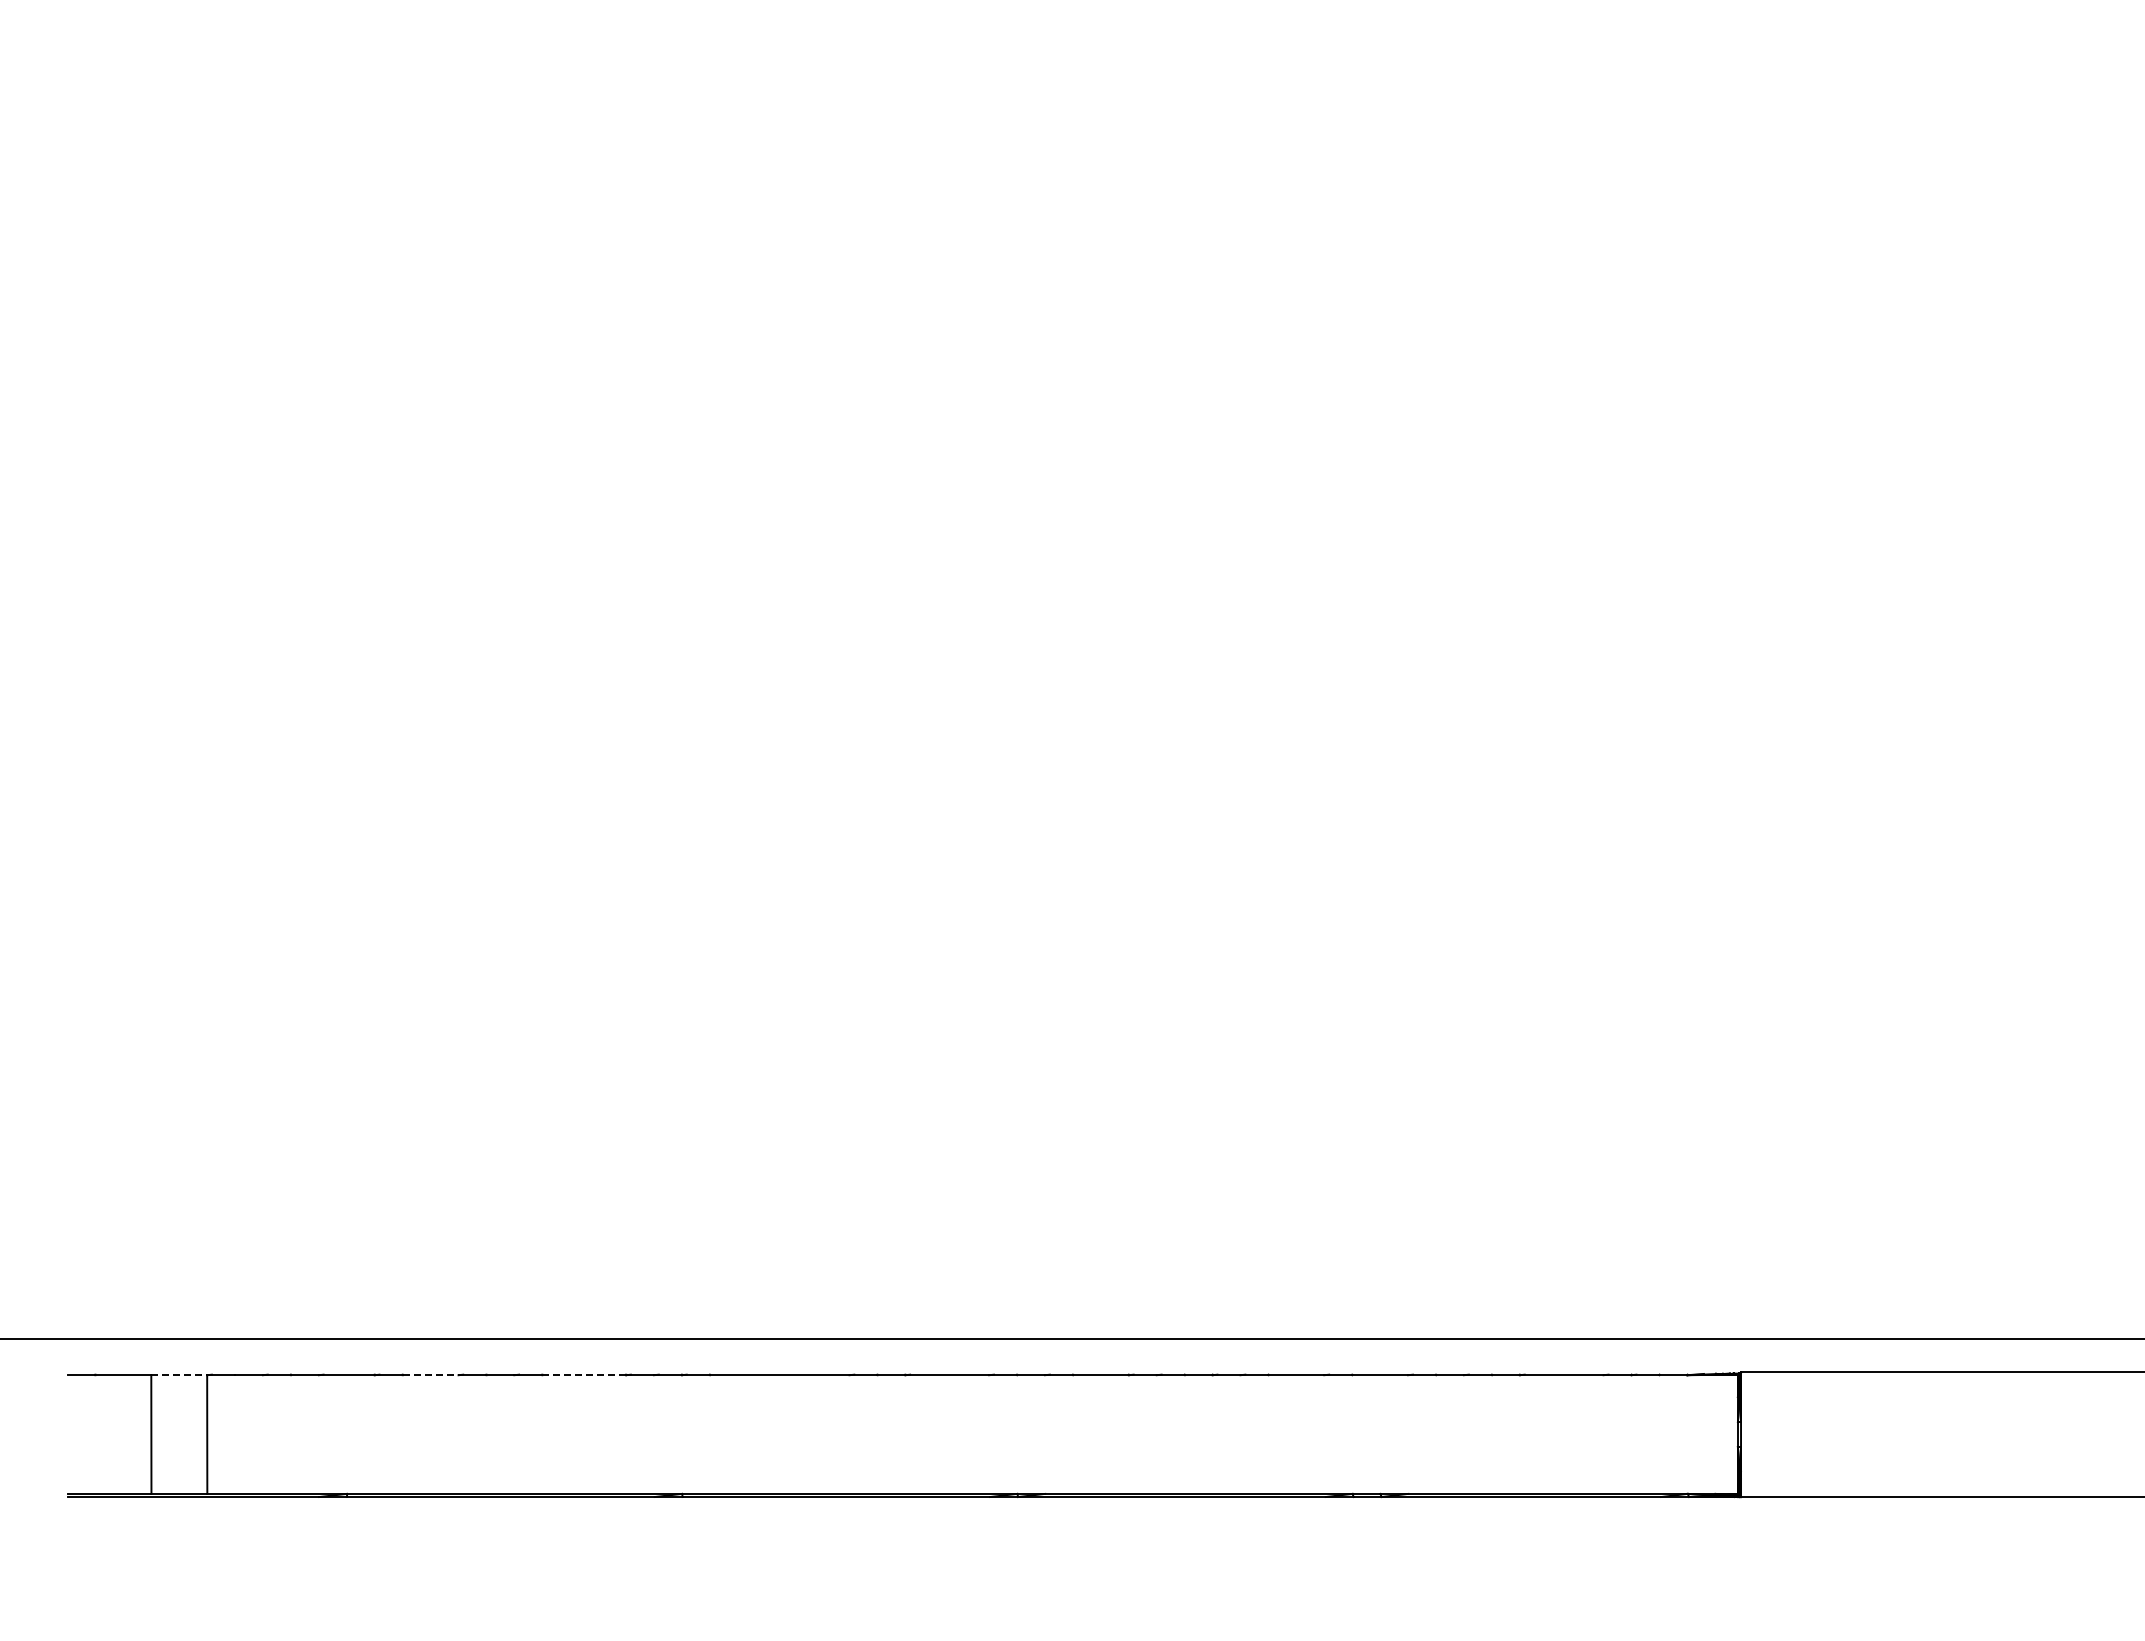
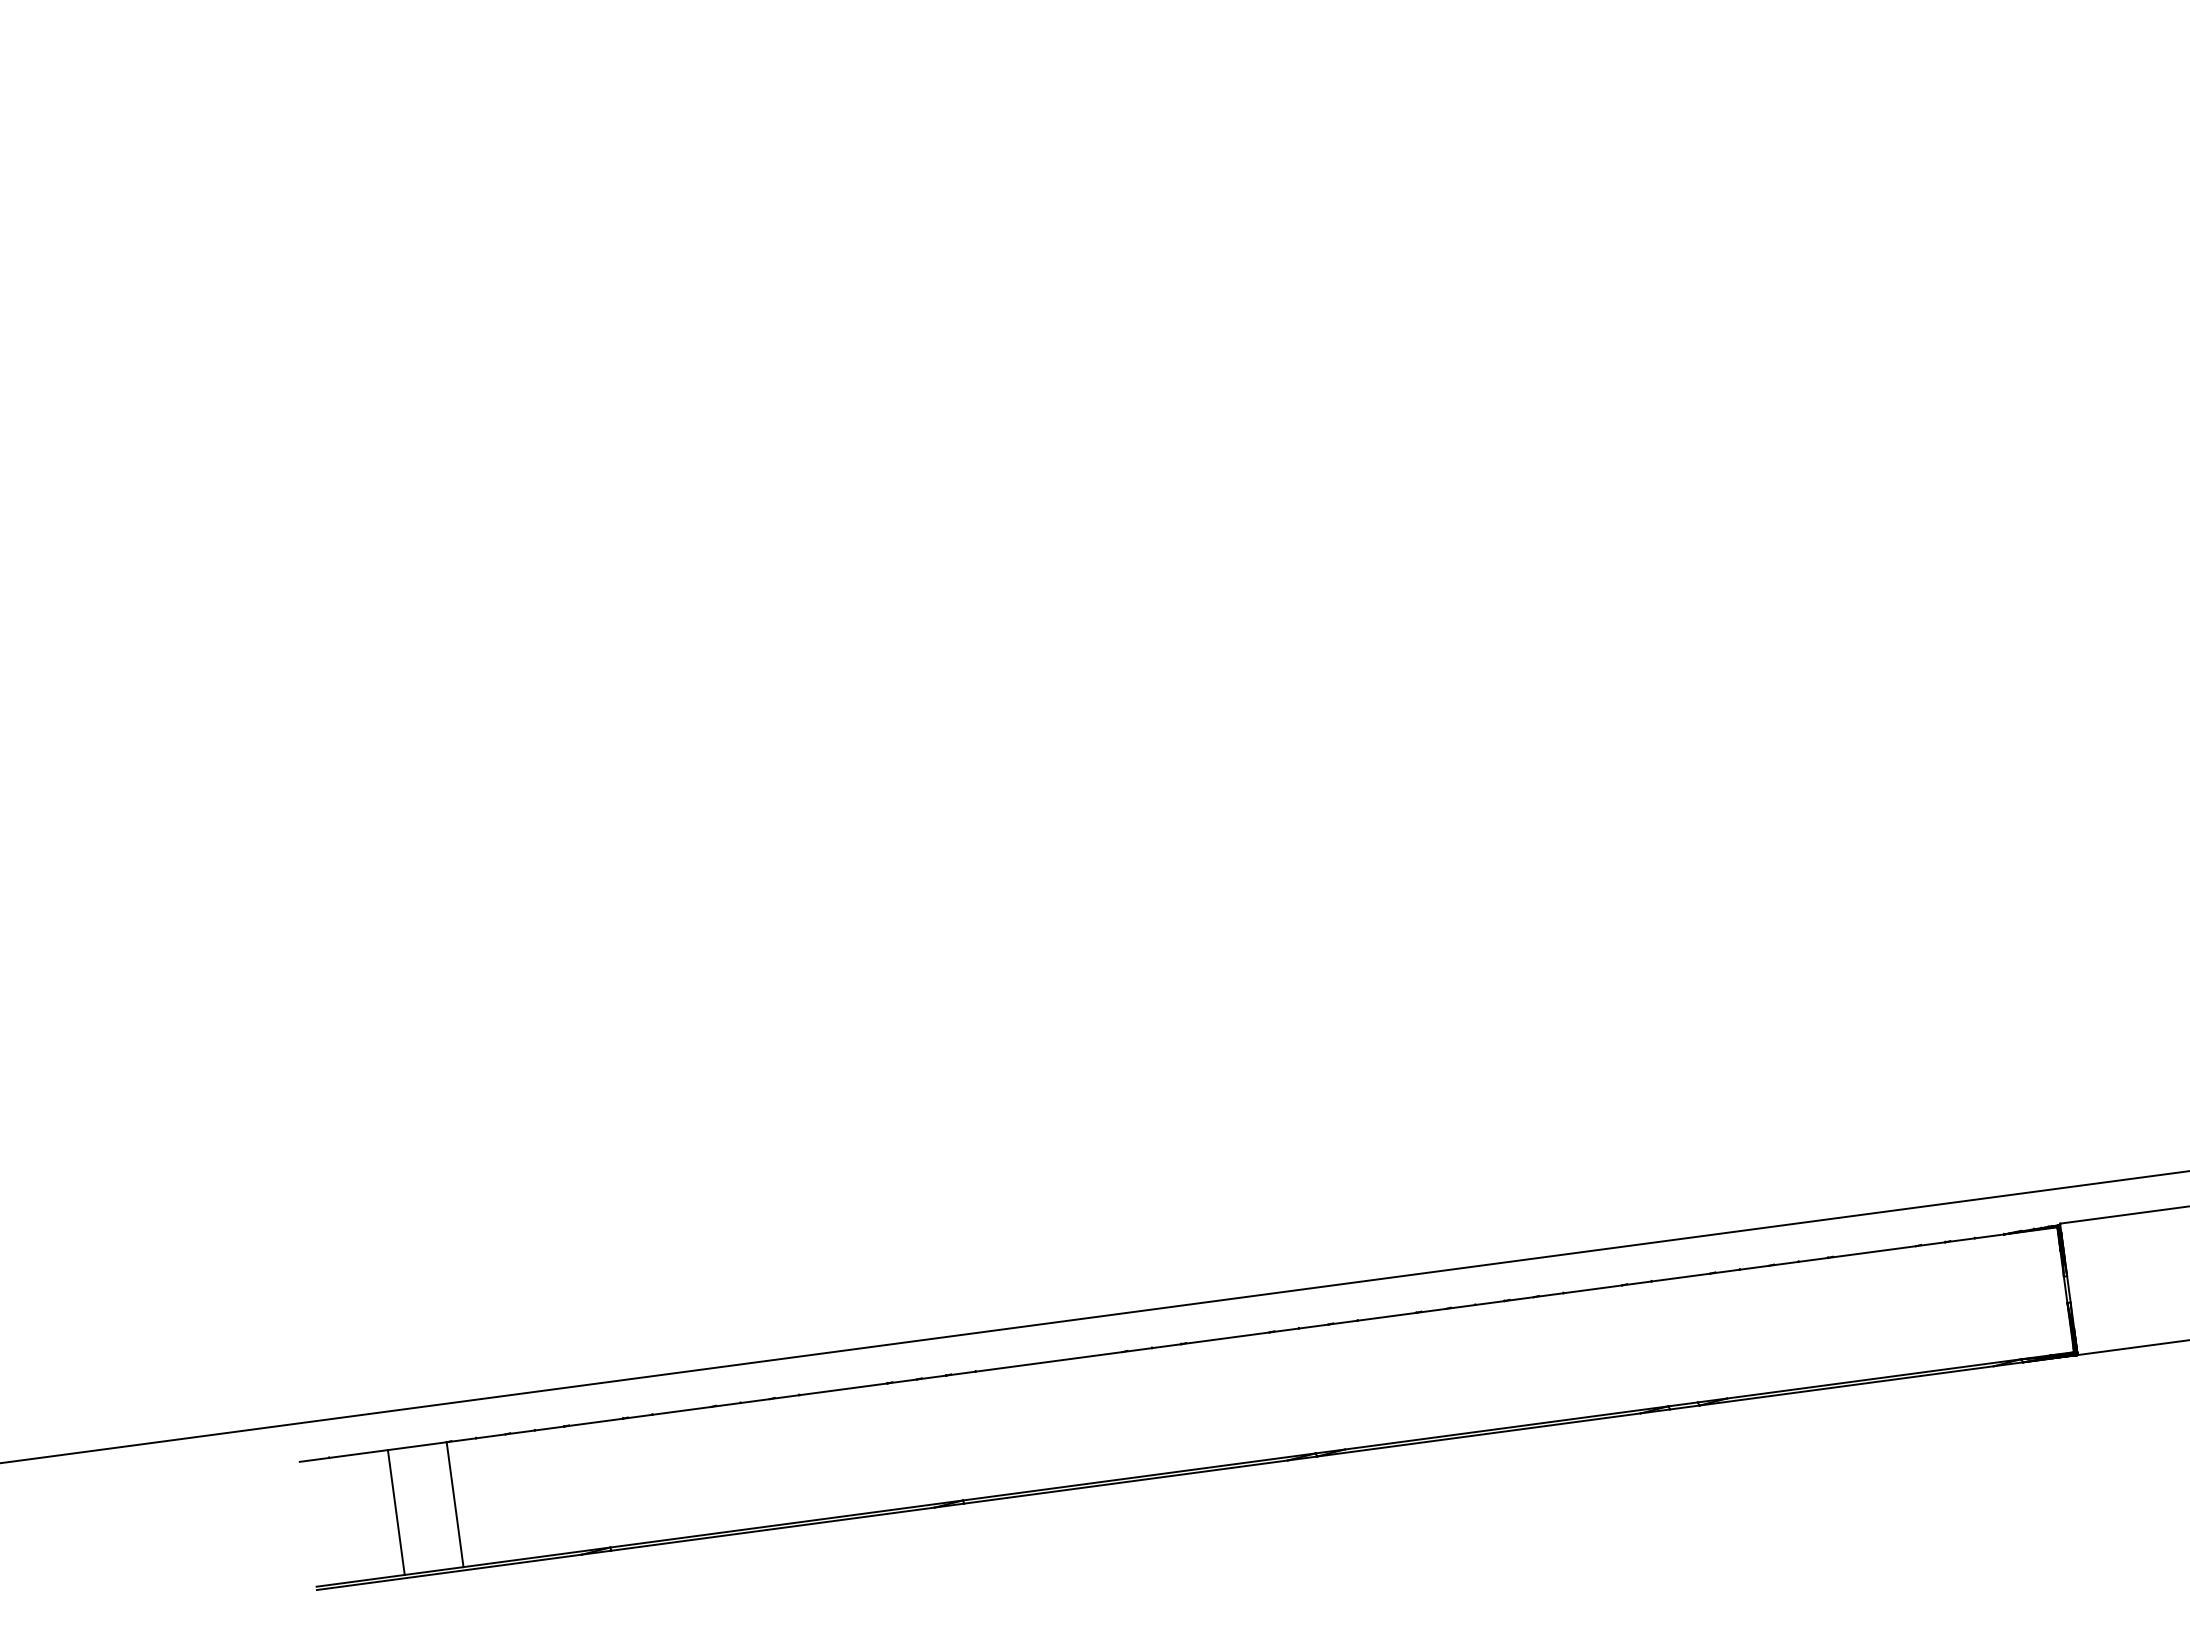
line: (179, 1375) -> (417, 1446), dashed -> solid
line: (430, 1375) -> (681, 1411), dashed -> solid
line: (584, 1375) -> (843, 1389), dashed -> solid

